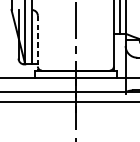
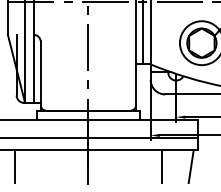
line: (37, 43) -> (40, 76), dashed -> solid
line: (17, 115) -> (15, 166), added
line: (134, 115) -> (161, 166), added

